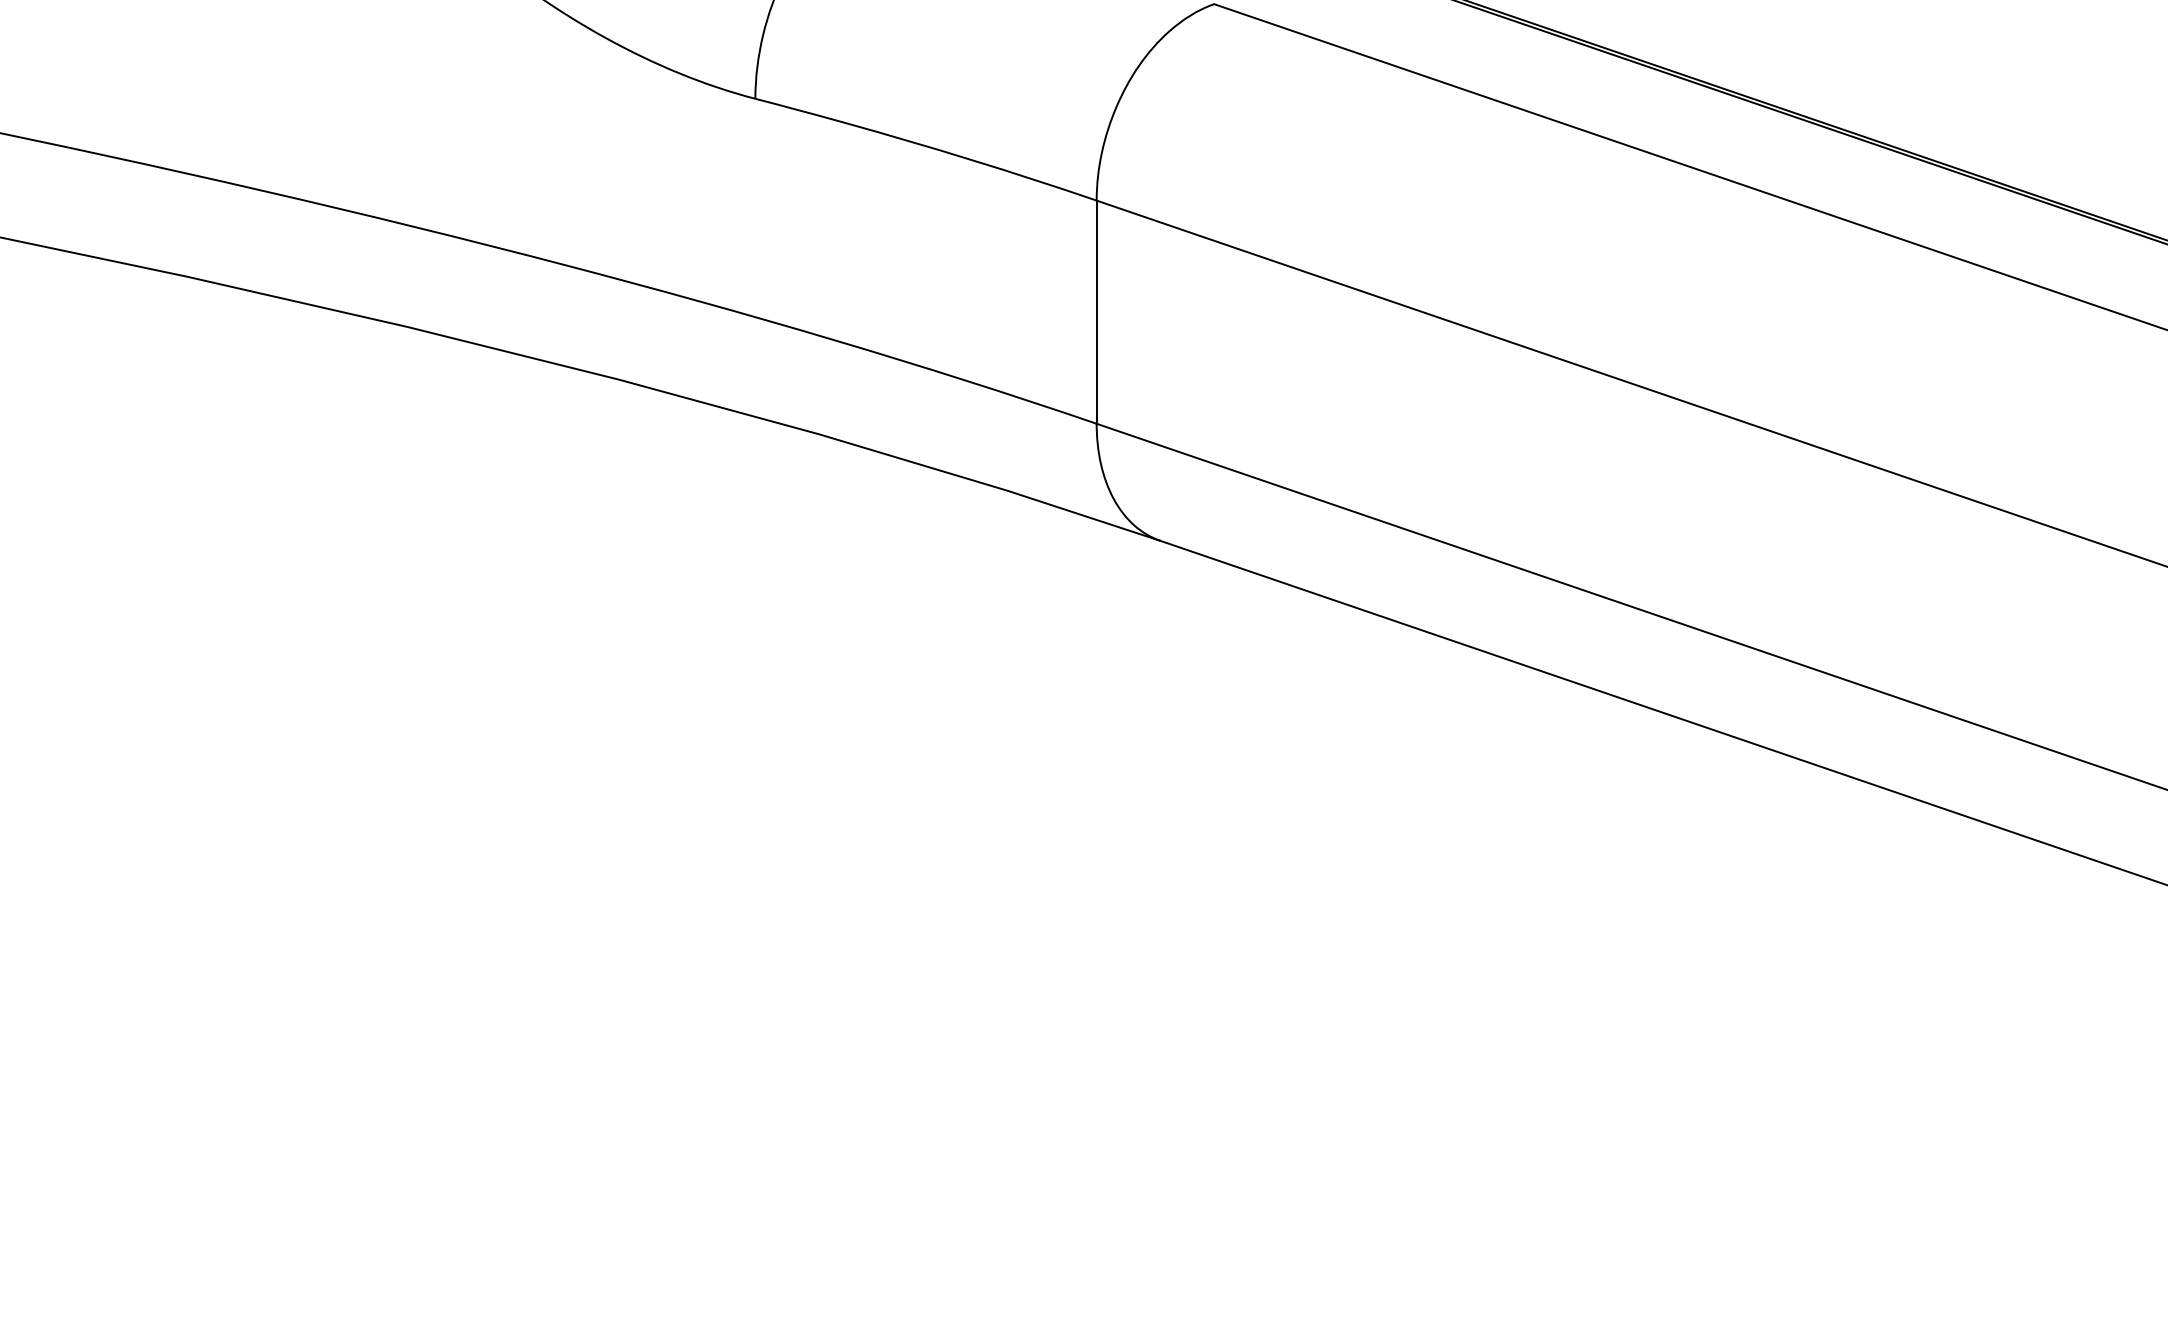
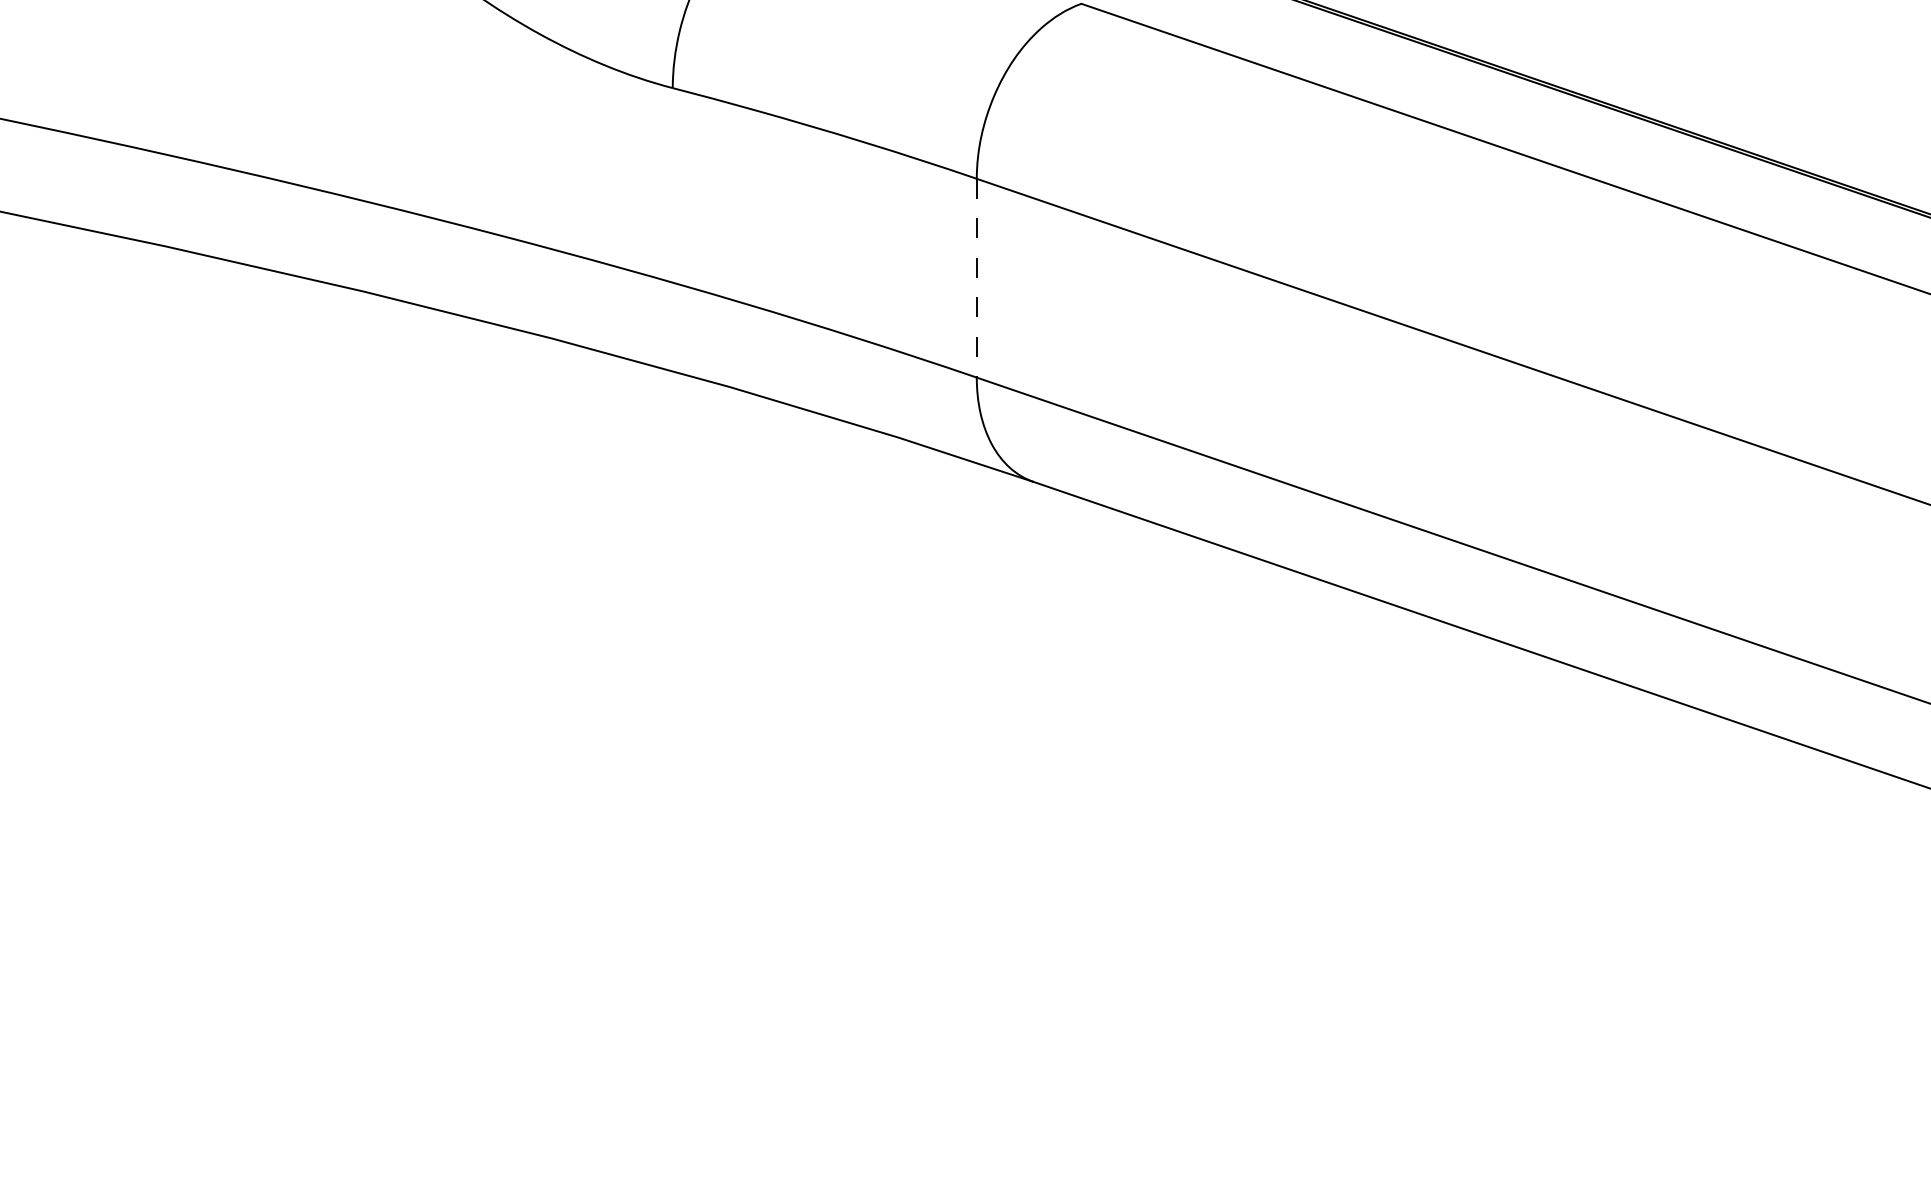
line: (1096, 312) -> (976, 278), solid -> dashed

